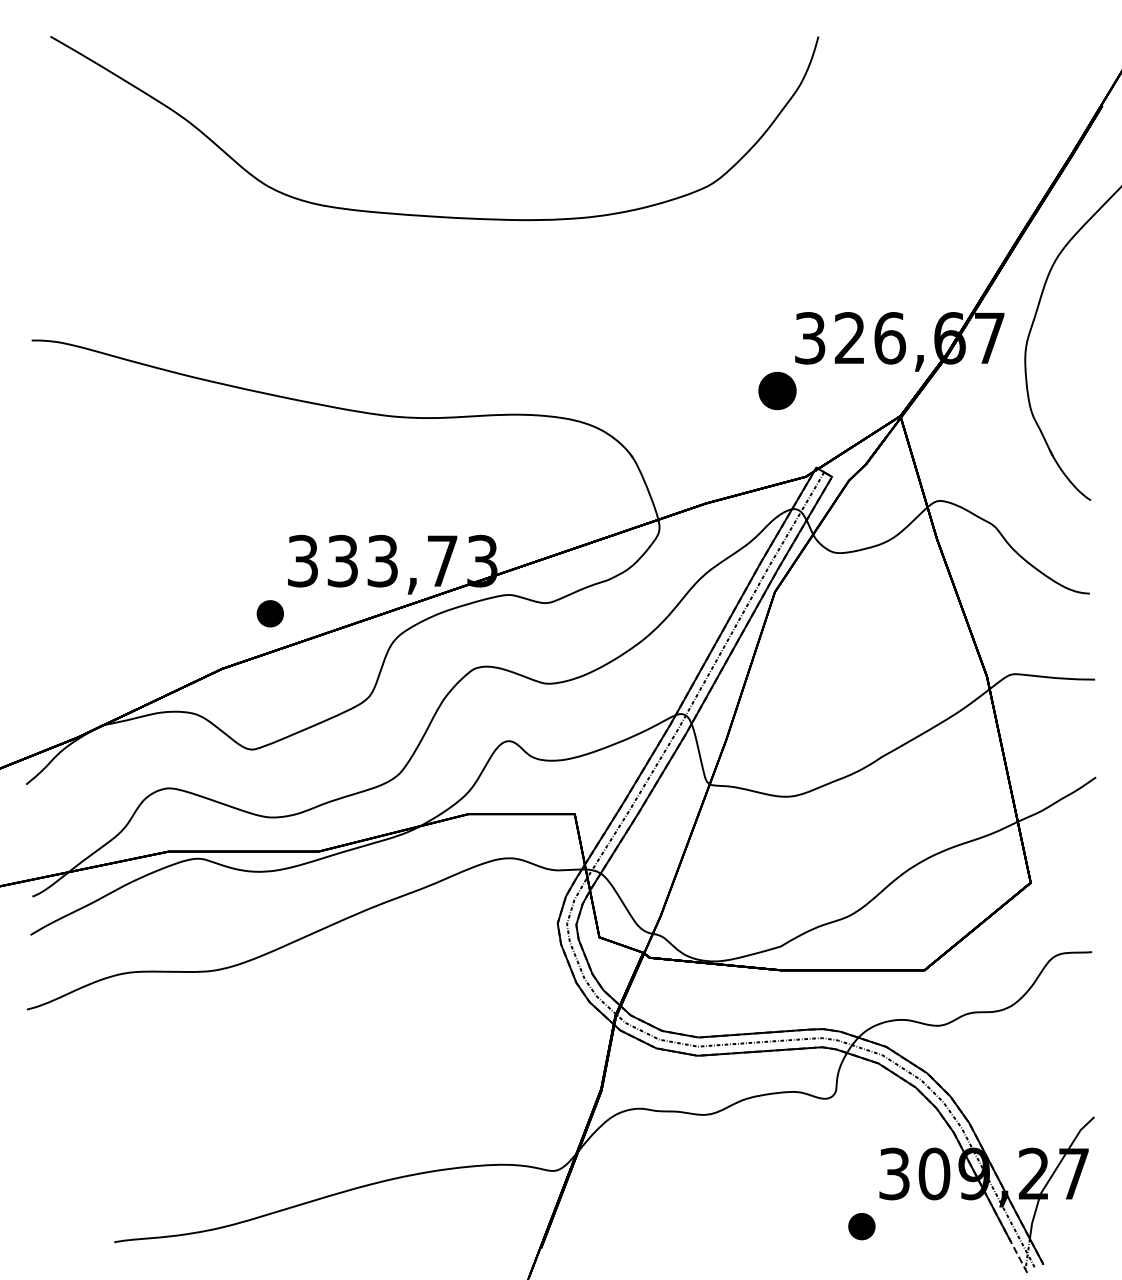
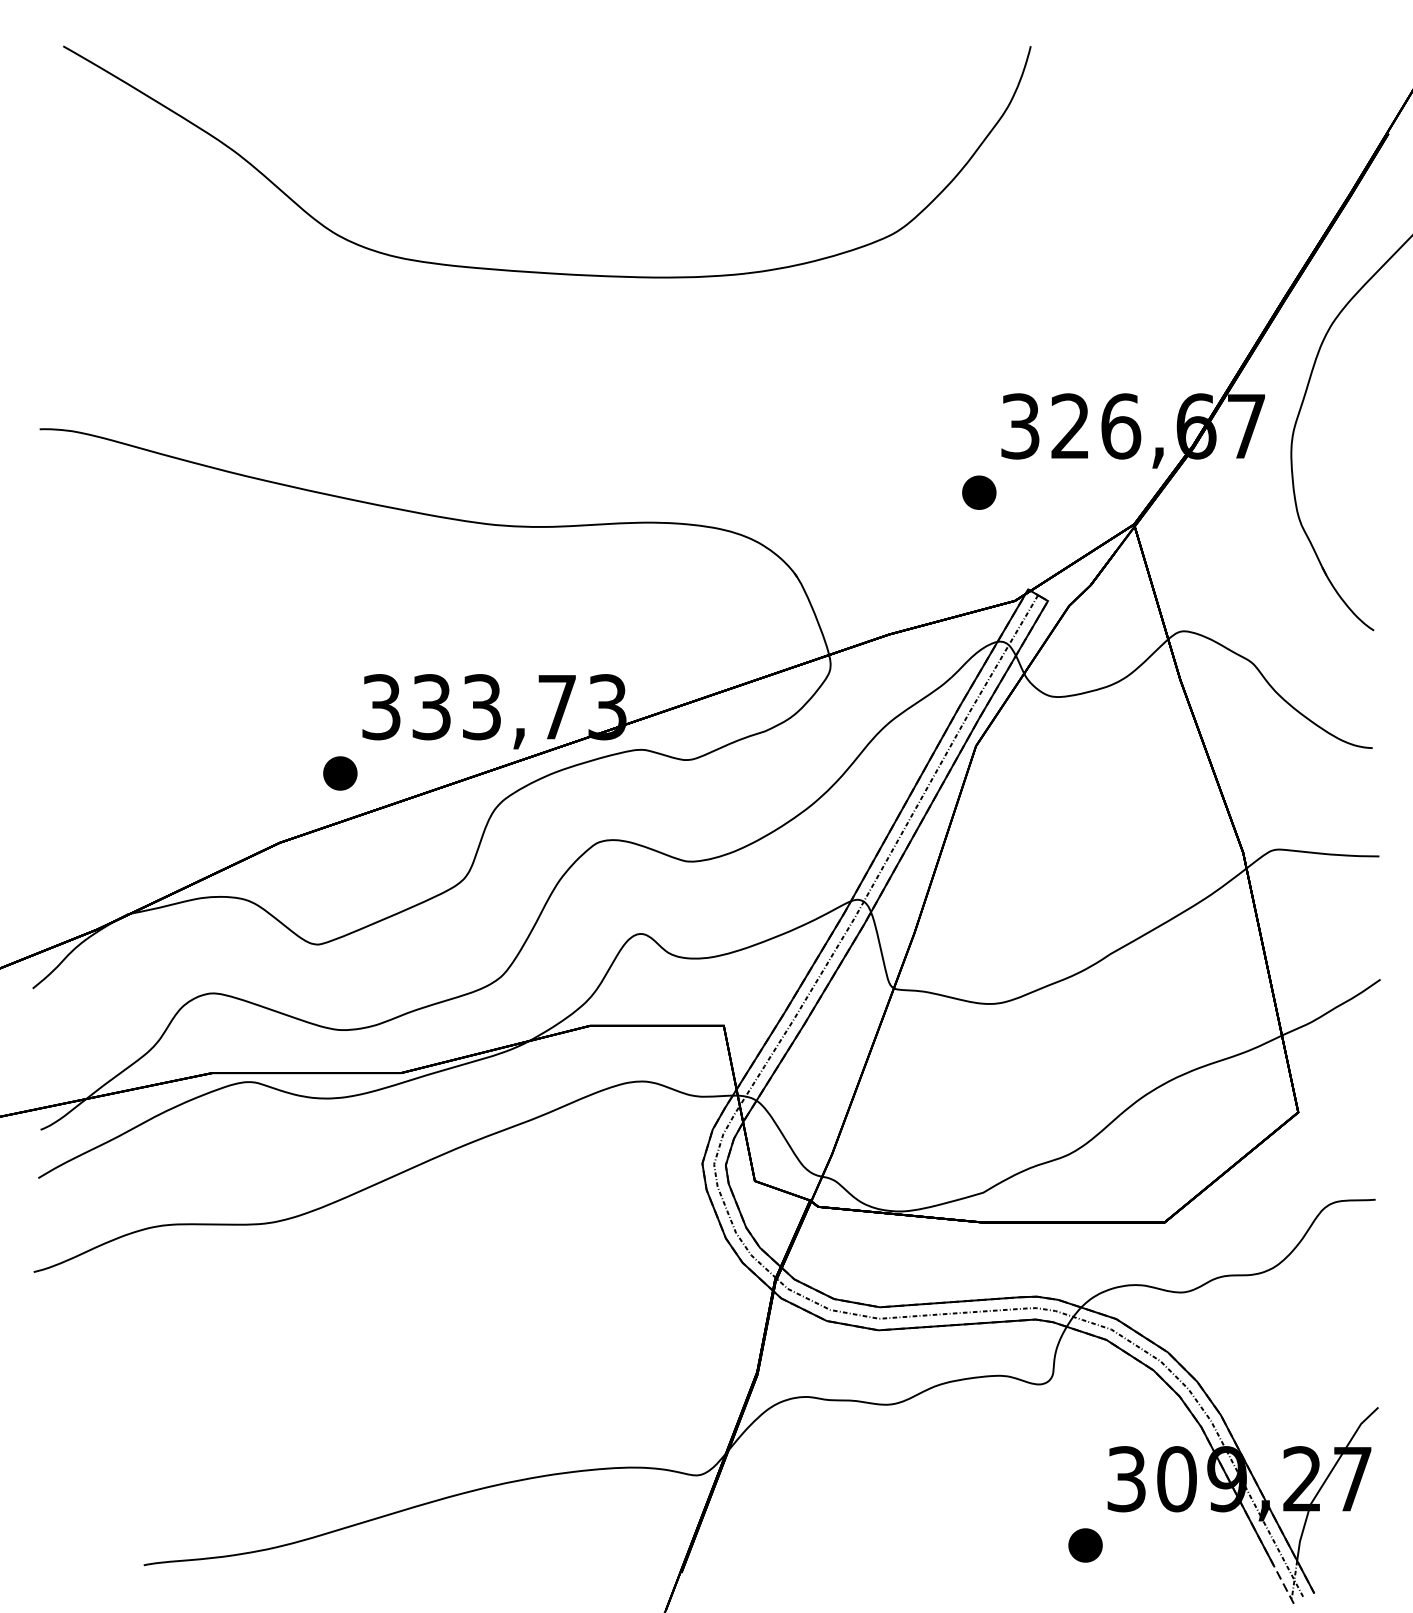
part: (777, 390) -> (979, 492), size x0.71

